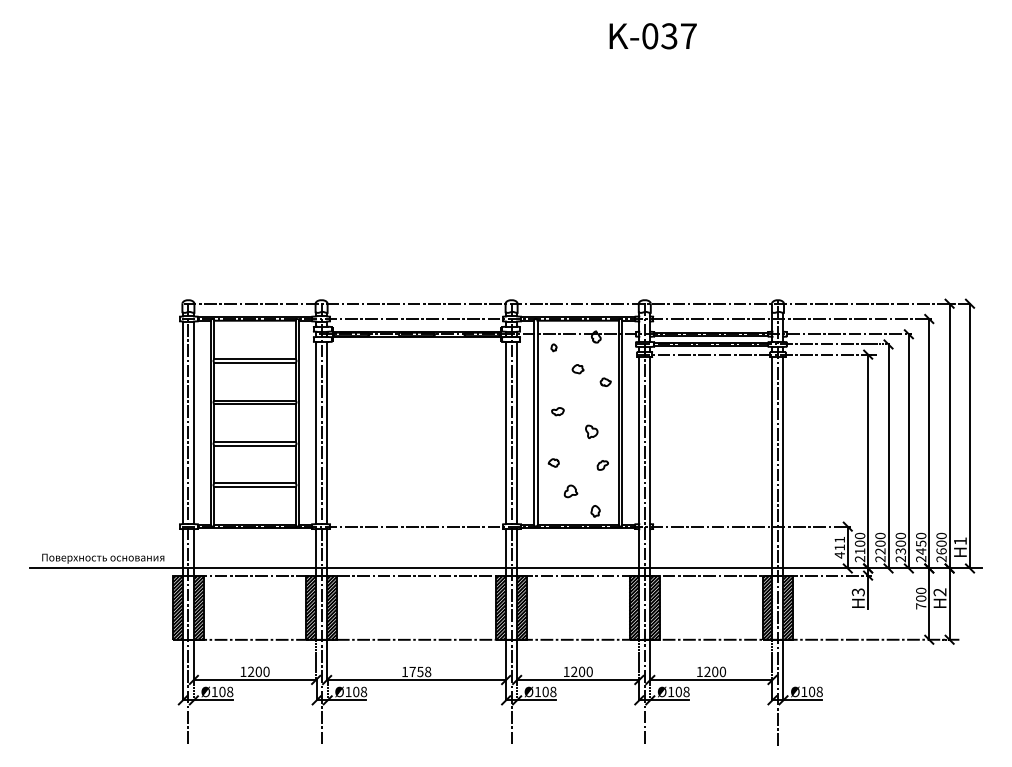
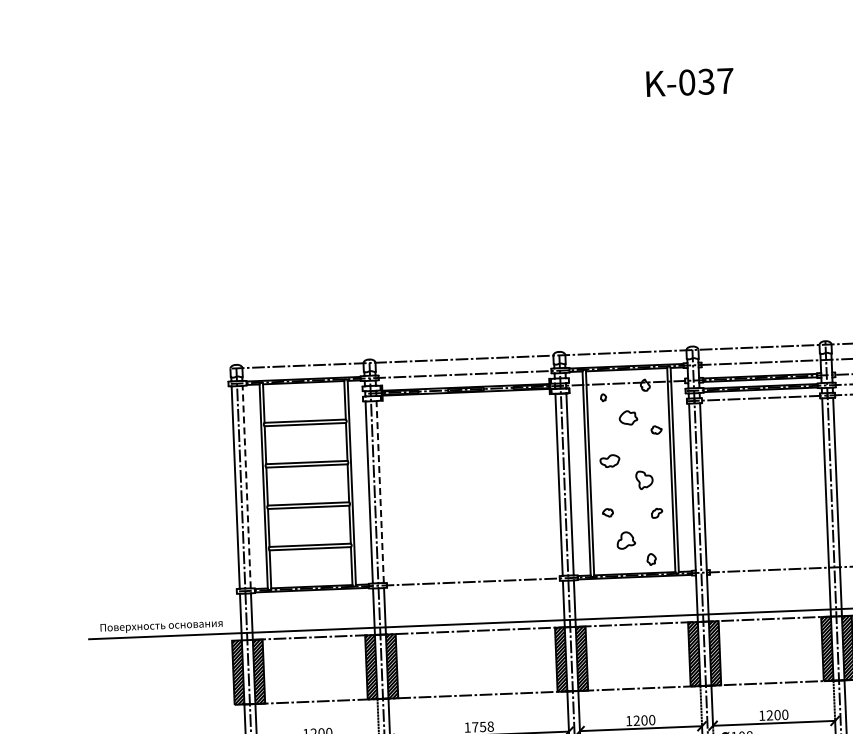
part: (577, 369) -> (627, 418), size x1.6
part: (557, 411) -> (609, 461), size x1.6
line: (193, 422) -> (246, 486), solid -> dashed
part: (591, 431) -> (644, 479), size x1.4
line: (327, 432) -> (380, 491), solid -> dashed
part: (570, 491) -> (625, 540), size x1.4

